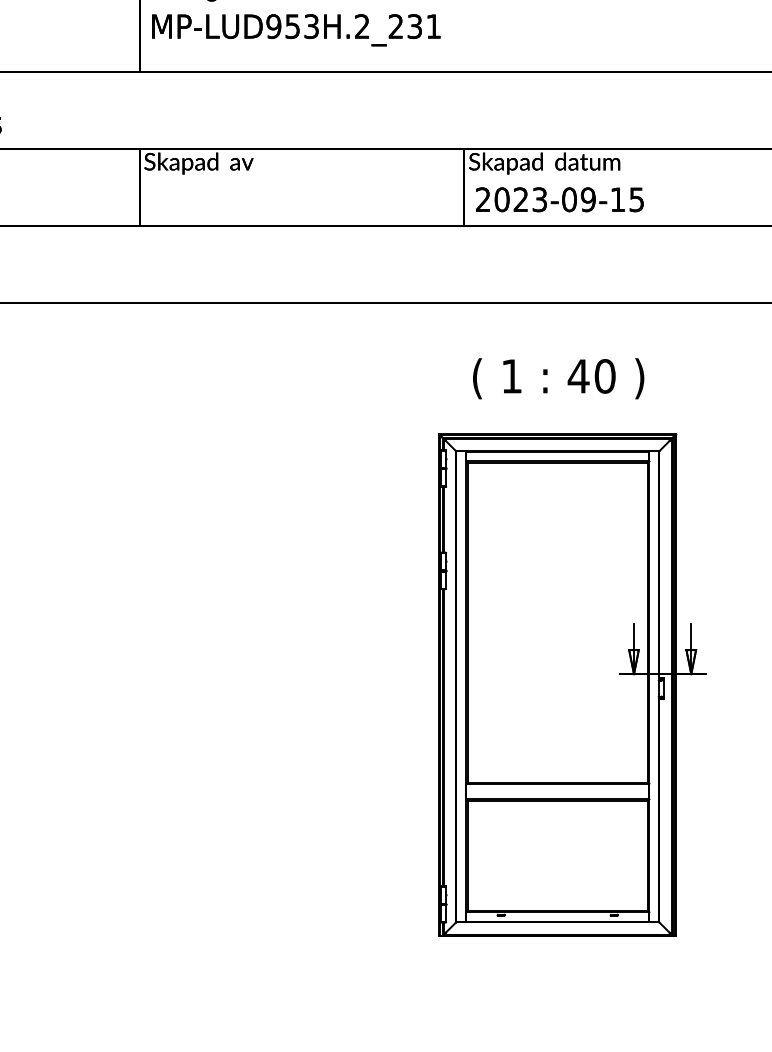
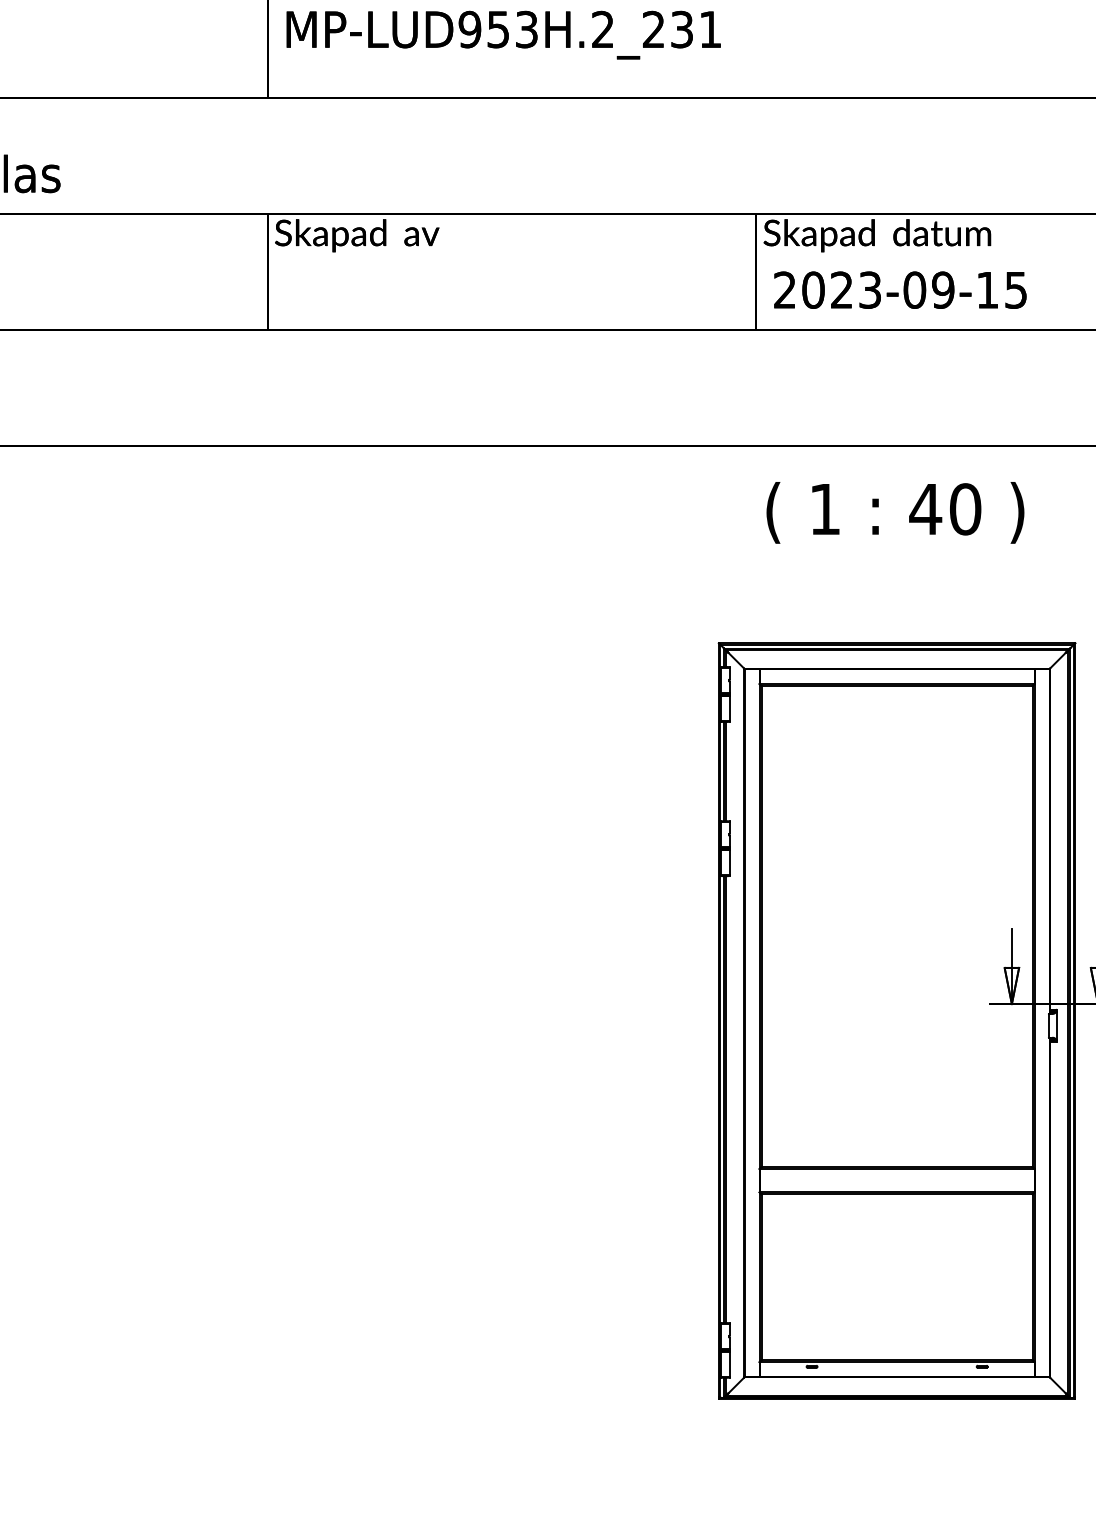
text: (558, 378) -> (895, 512), moved

